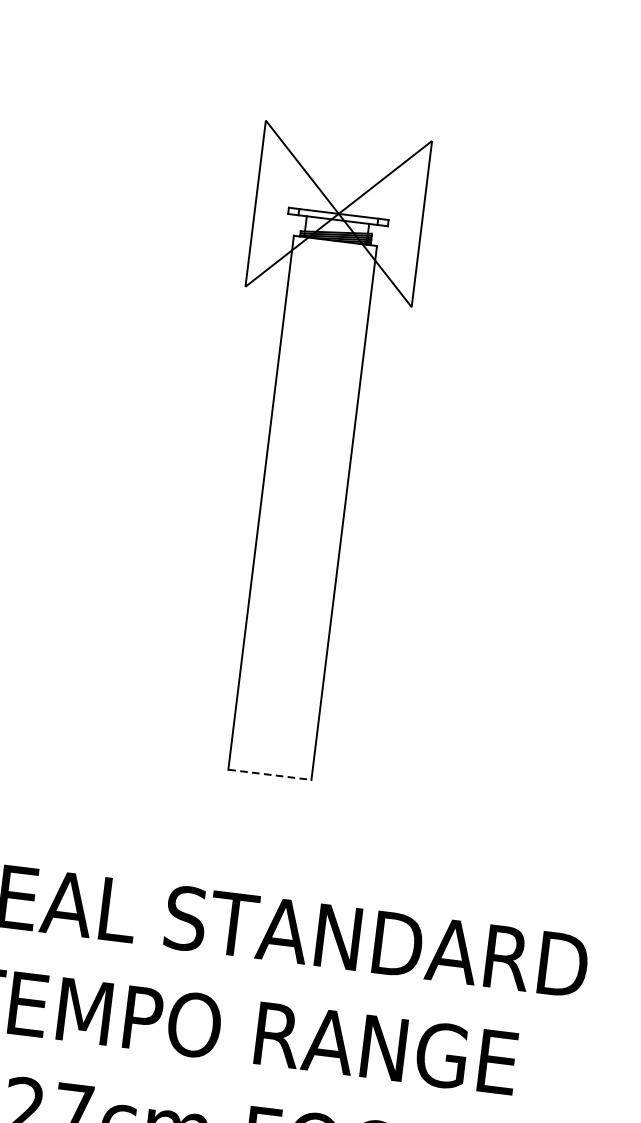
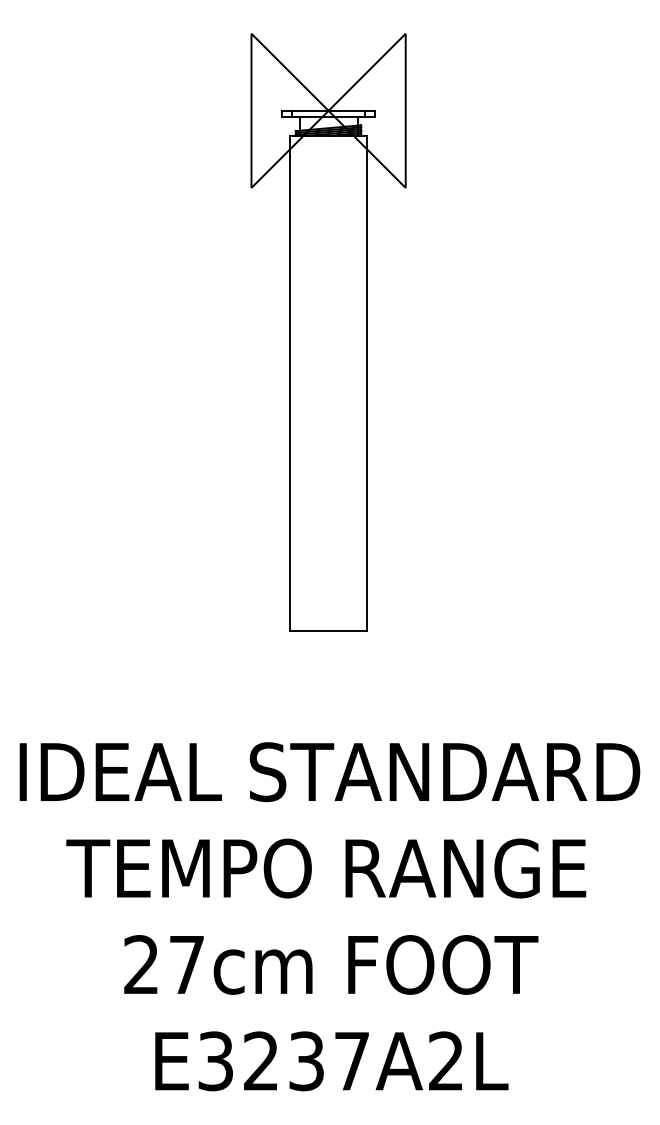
line: (269, 774) -> (328, 631), dashed -> solid

